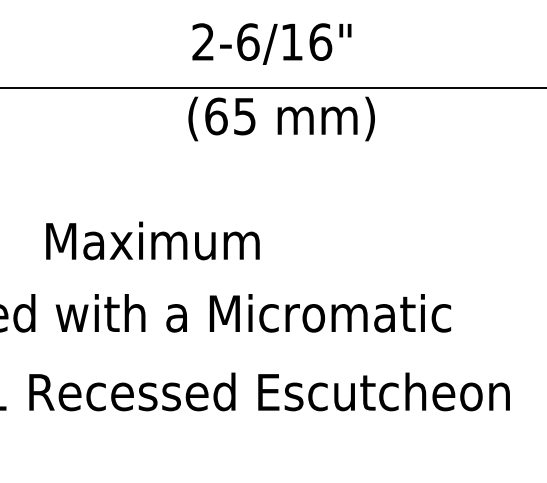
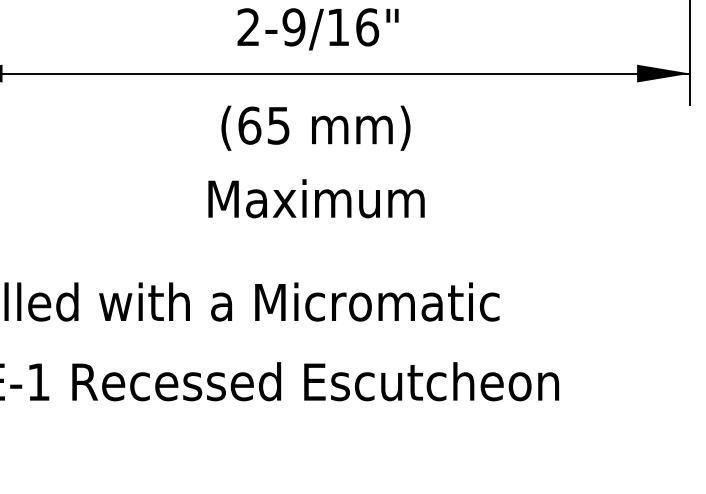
text: (247, 42) -> (293, 27), 2-6/16" -> 2-9/16"
text: (281, 118) -> (315, 127), moved
text: (152, 240) -> (316, 198), moved

